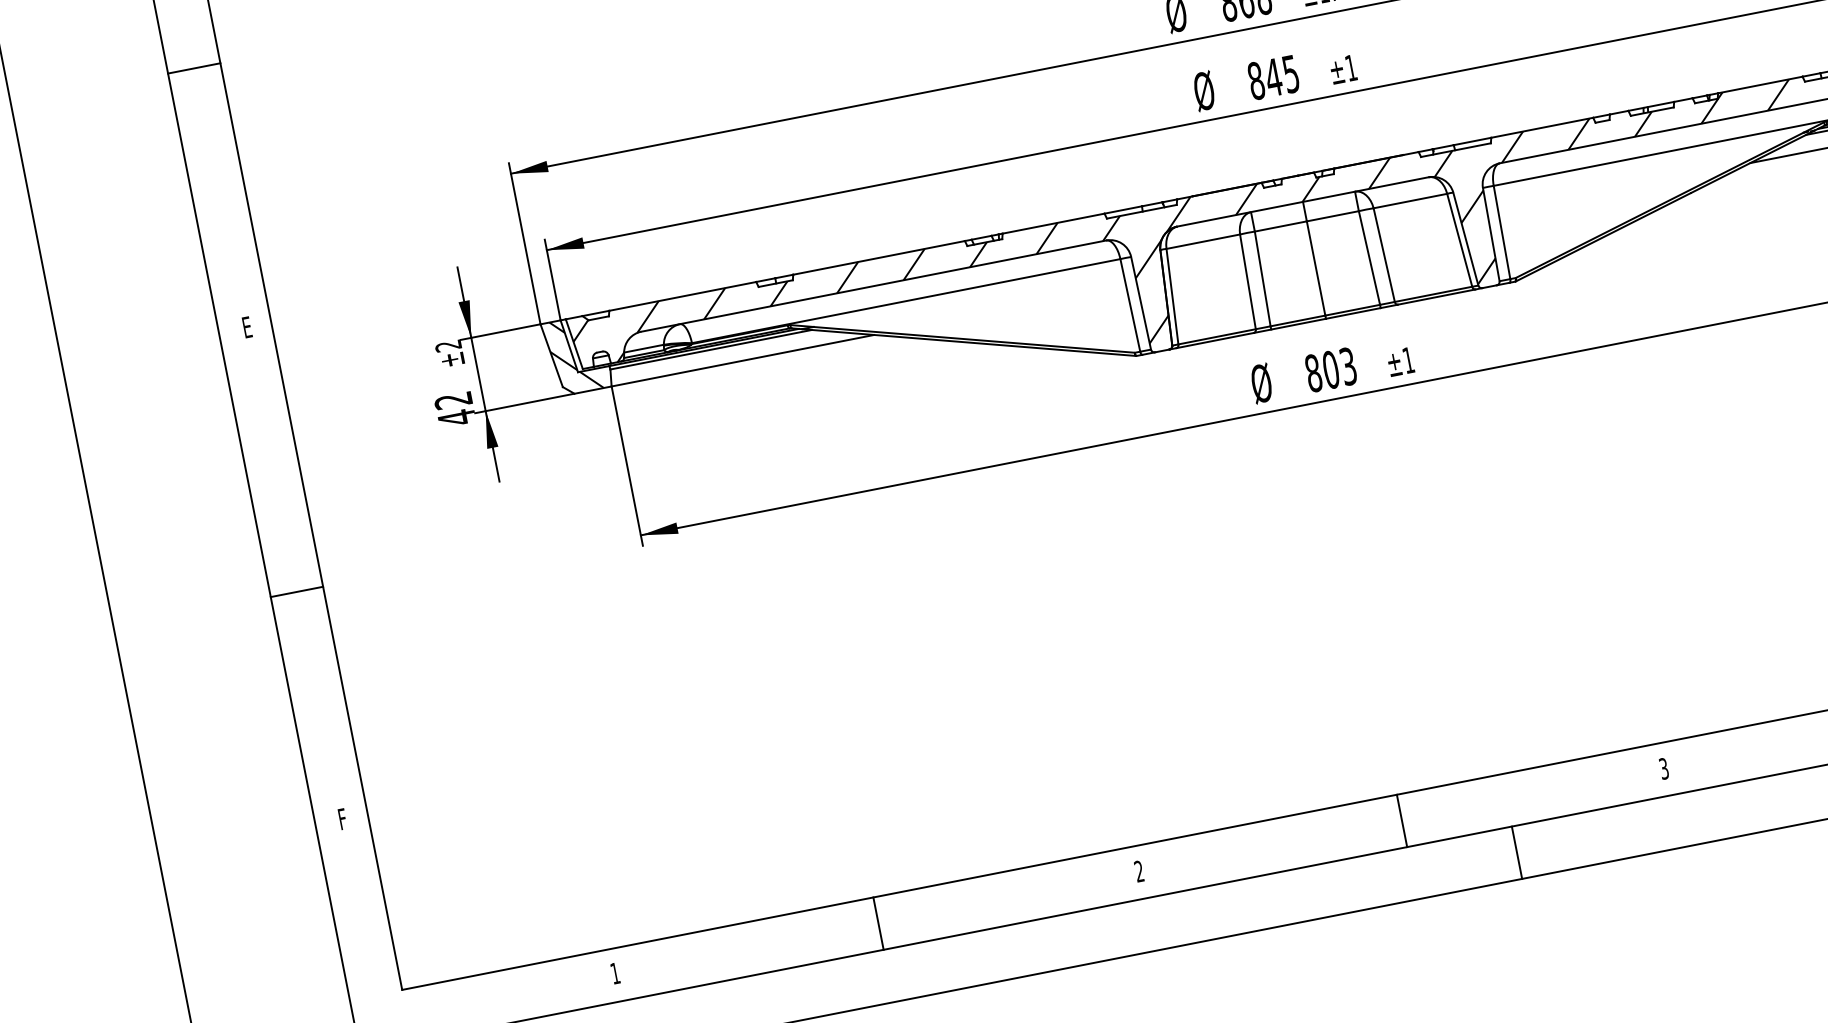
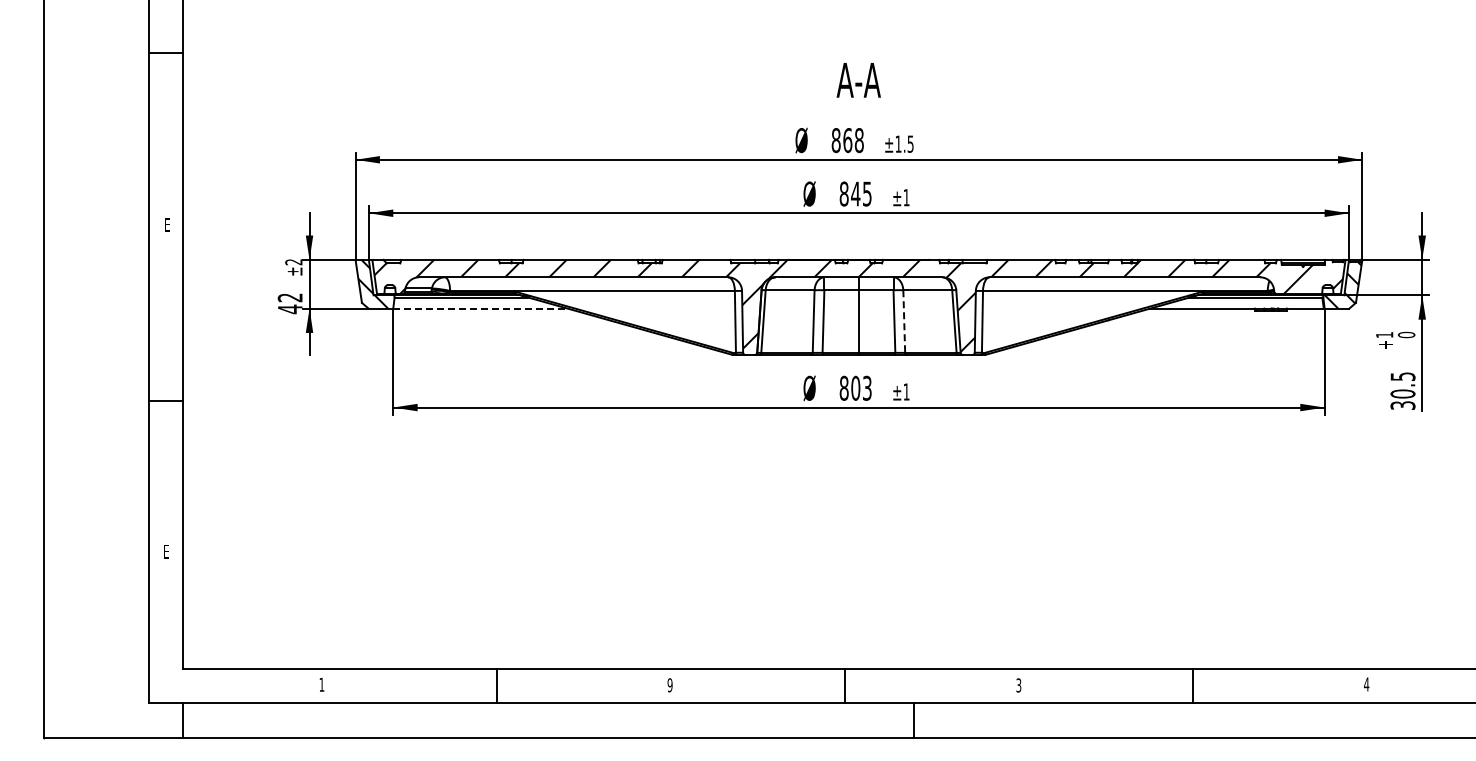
line: (1384, 256) -> (904, 322), solid -> dashed
line: (742, 360) -> (480, 308), solid -> dashed
text: (342, 818) -> (166, 551), F -> E
text: (1138, 871) -> (669, 685), 2 -> 9

